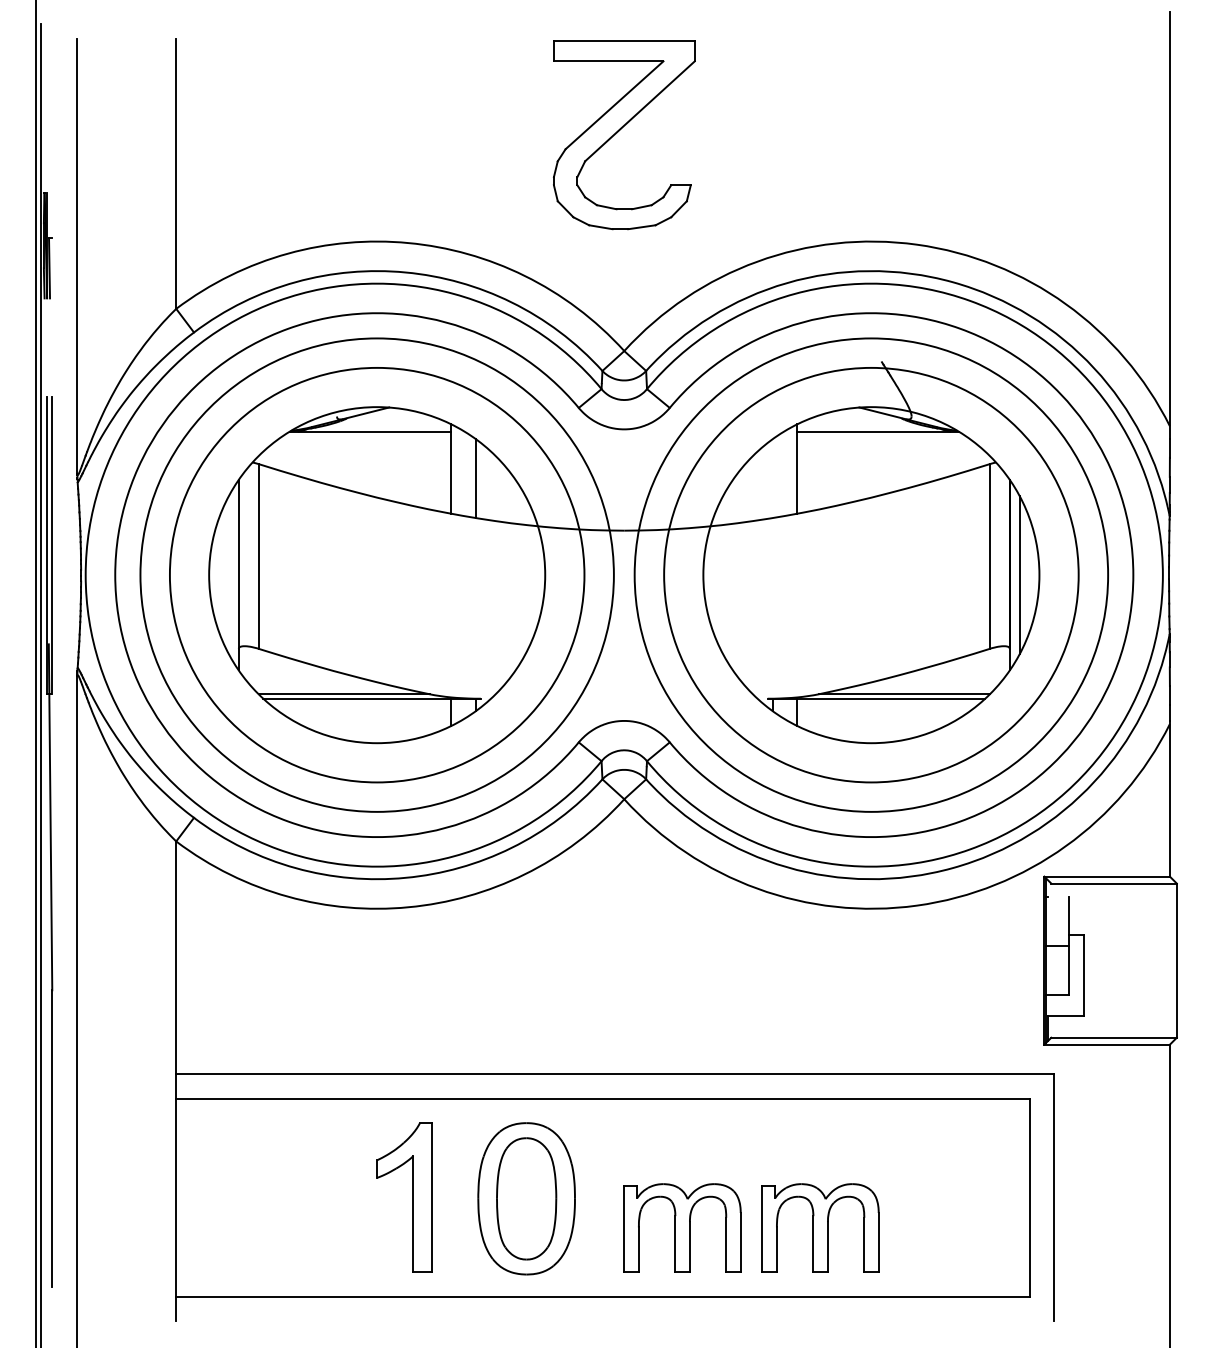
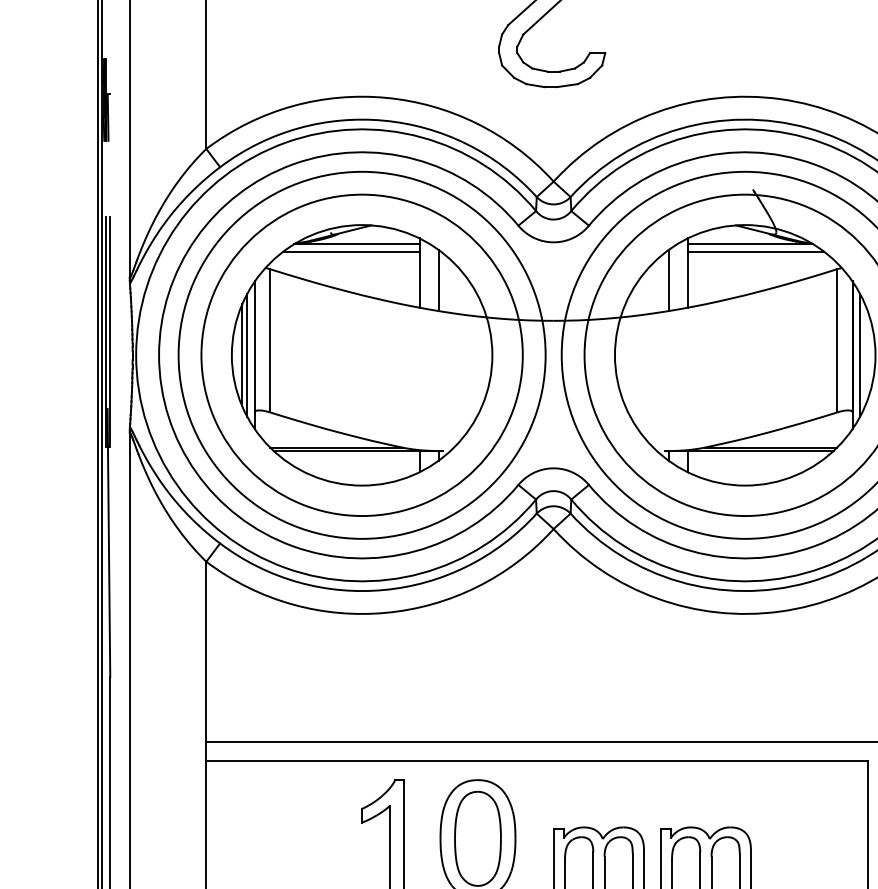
line: (363, 441) -> (351, 251), added
line: (885, 441) -> (756, 251), added
line: (772, 478) -> (668, 280), added
line: (222, 574) -> (242, 354), added
line: (228, 575) -> (246, 355), added

